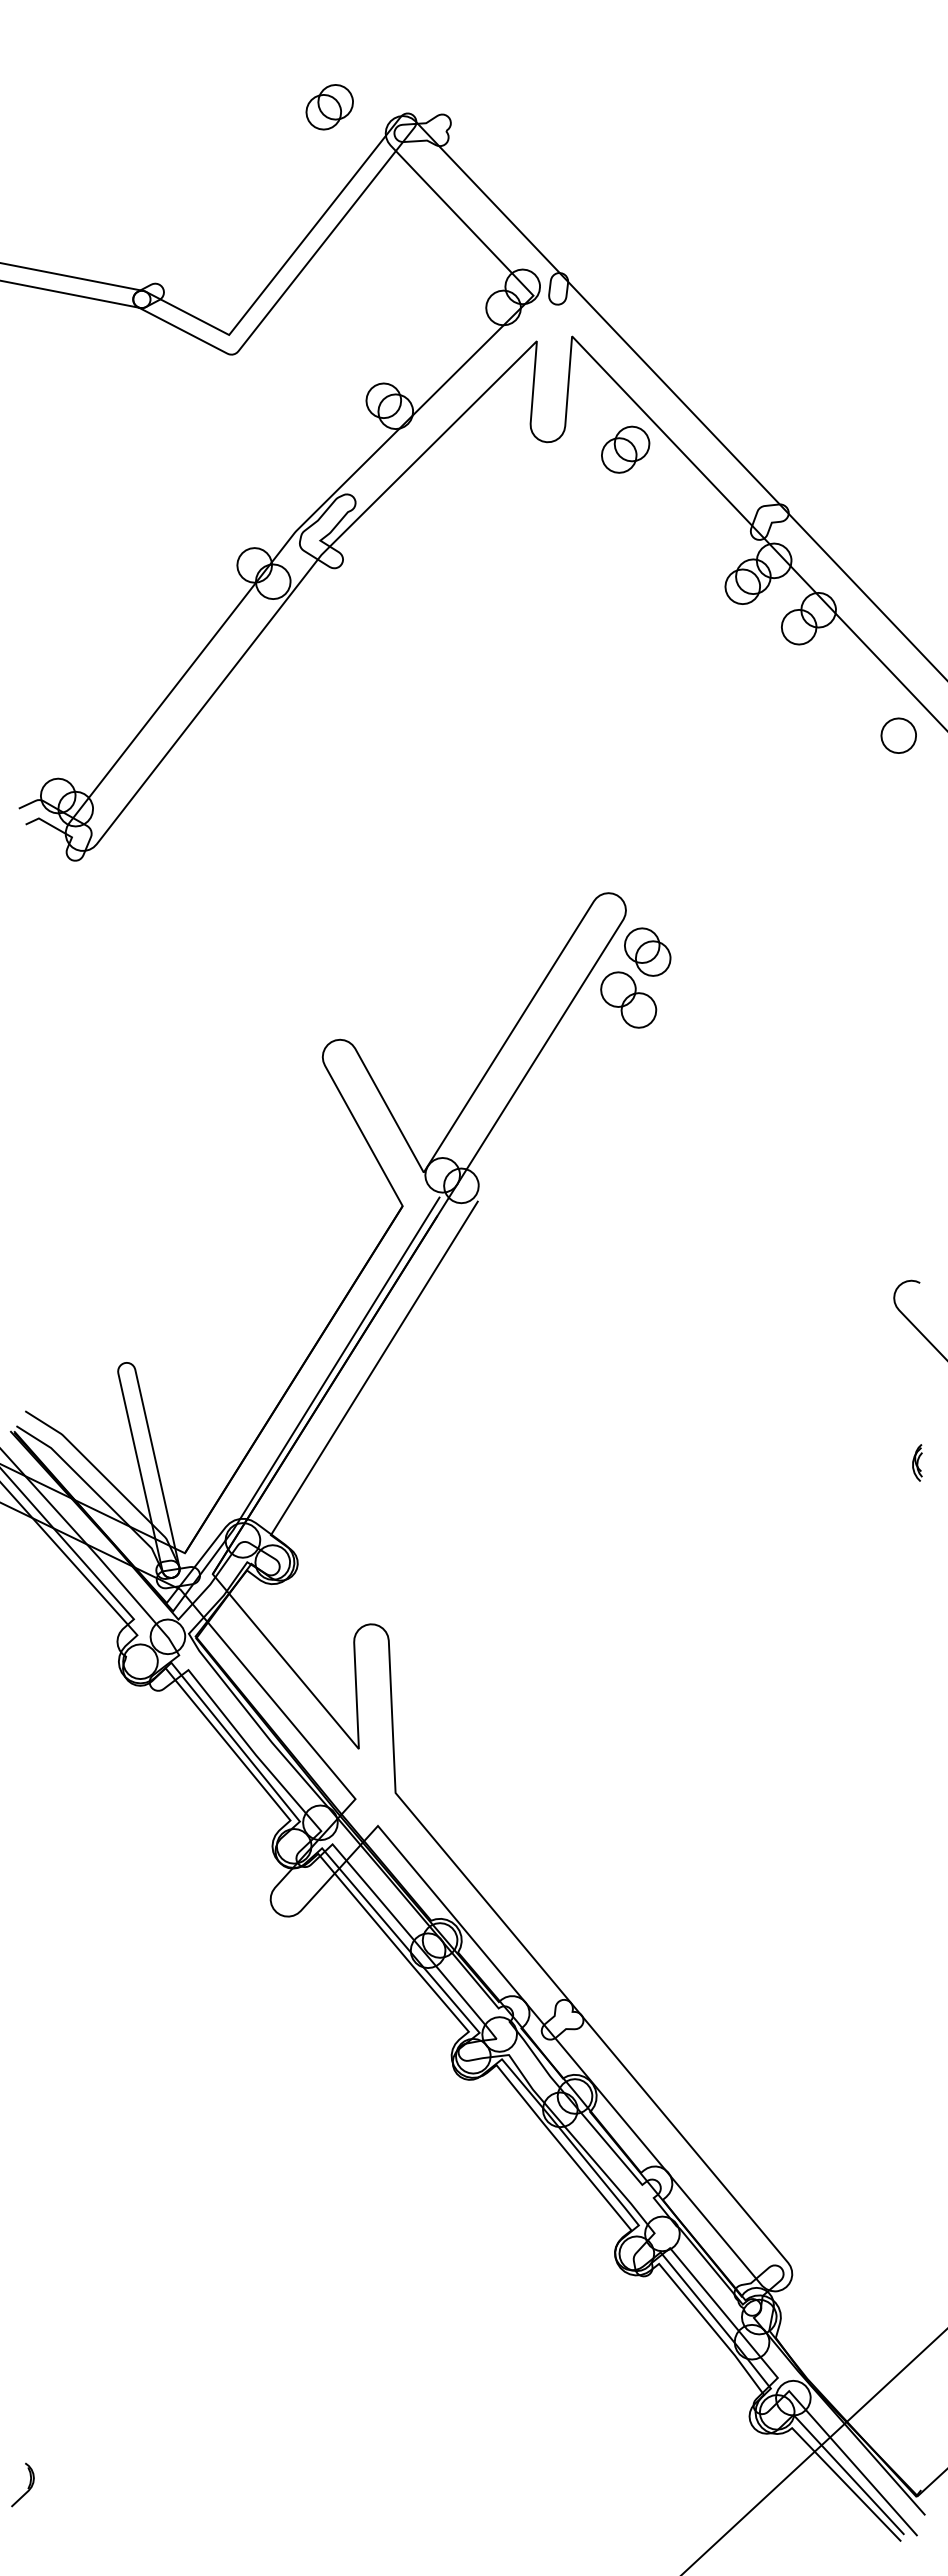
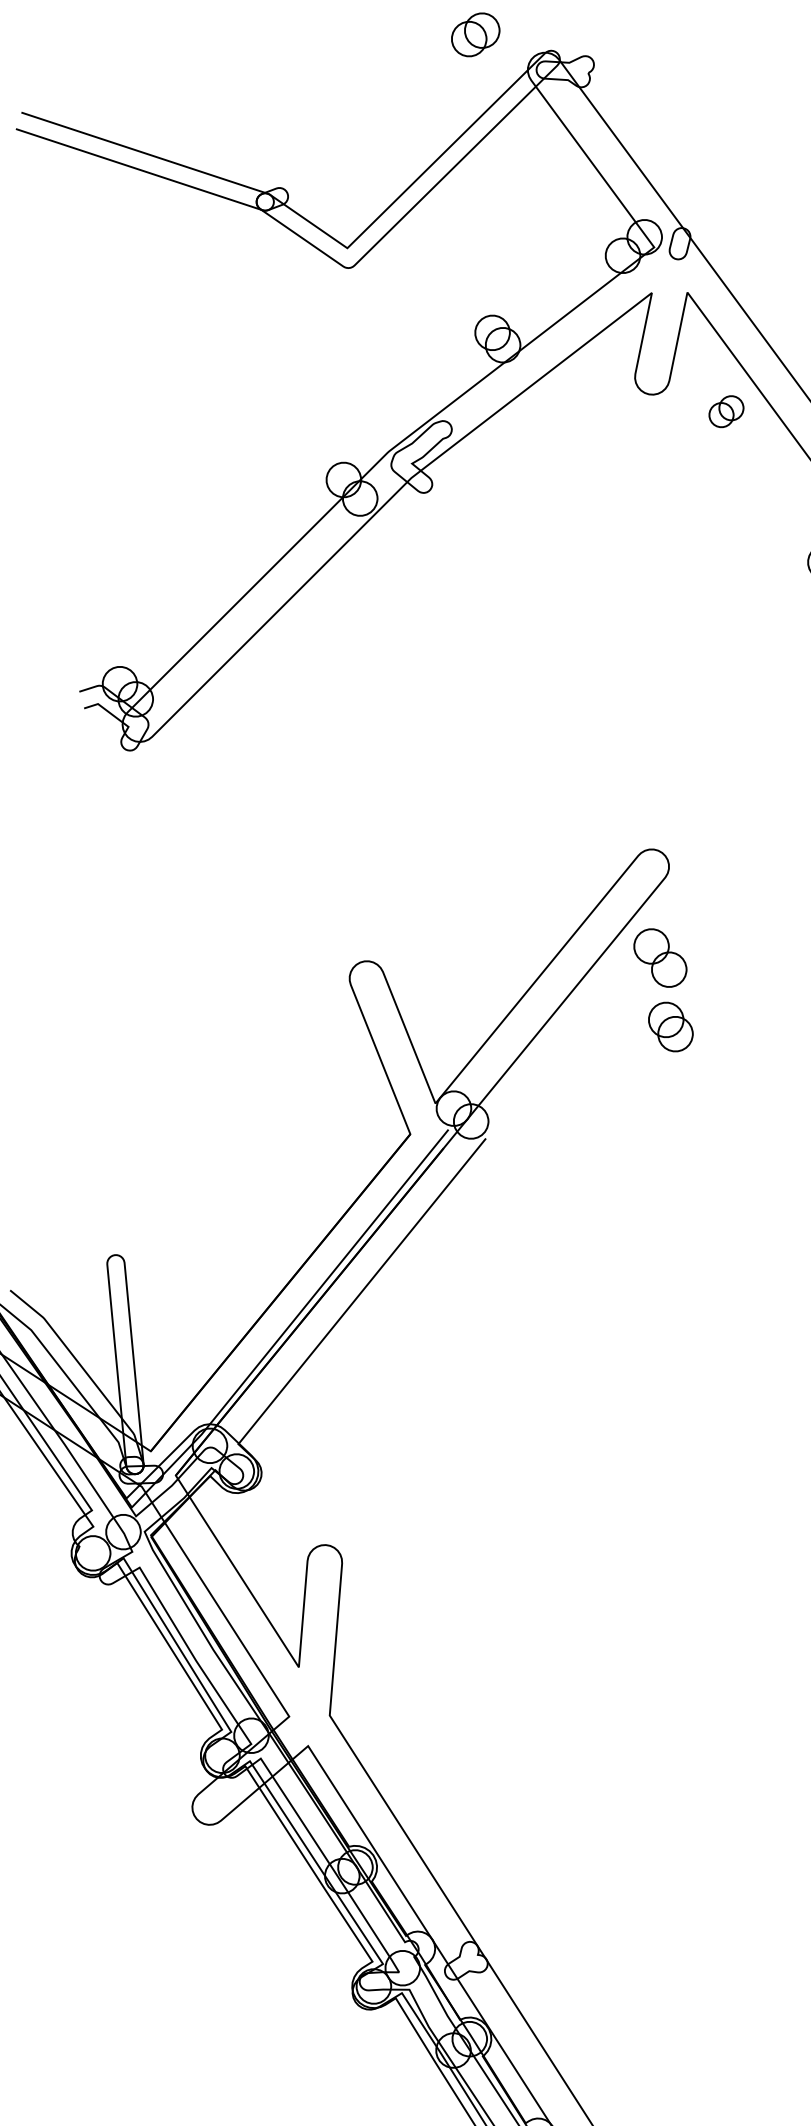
part: (625, 449) -> (726, 411), size x0.7
part: (647, 951) -> (670, 1026), moved

